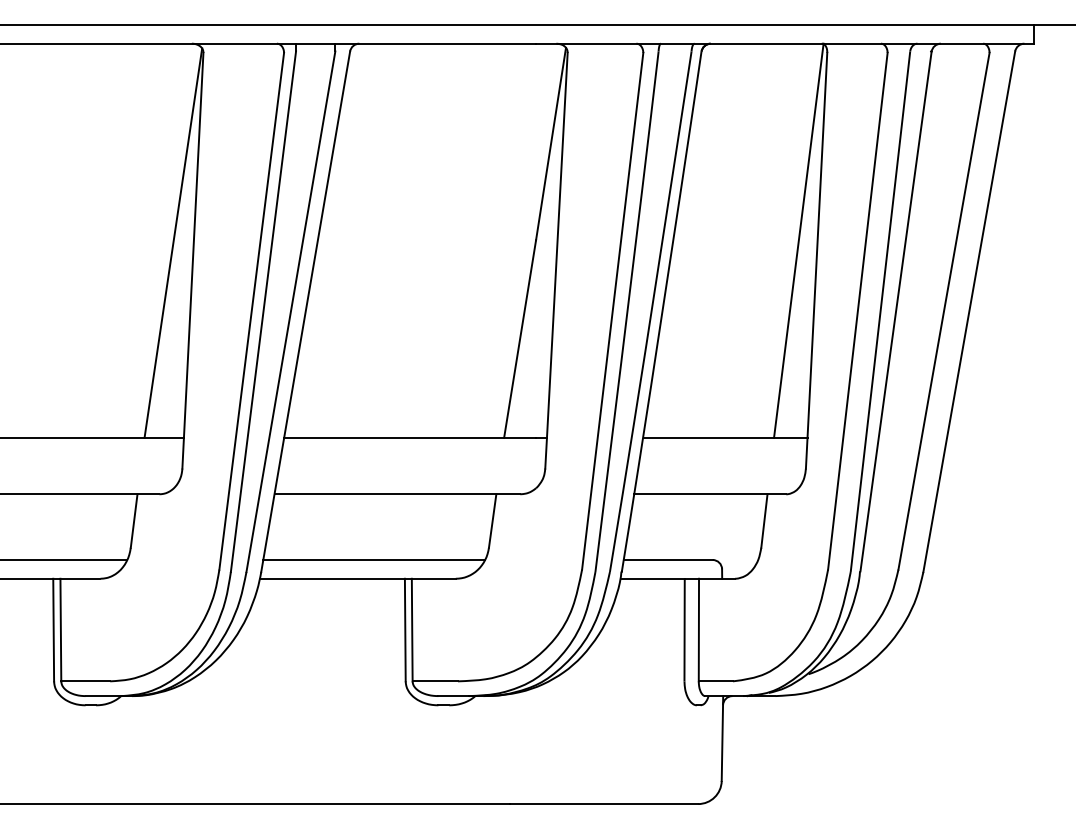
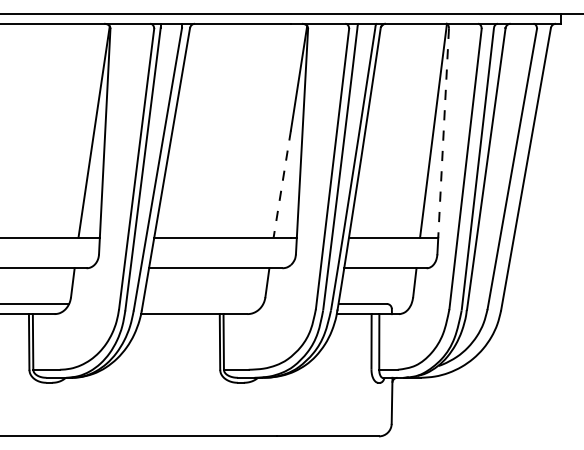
line: (817, 245) -> (443, 133), solid -> dashed
line: (520, 339) -> (282, 184), solid -> dashed
line: (373, 559) -> (202, 303), removed

